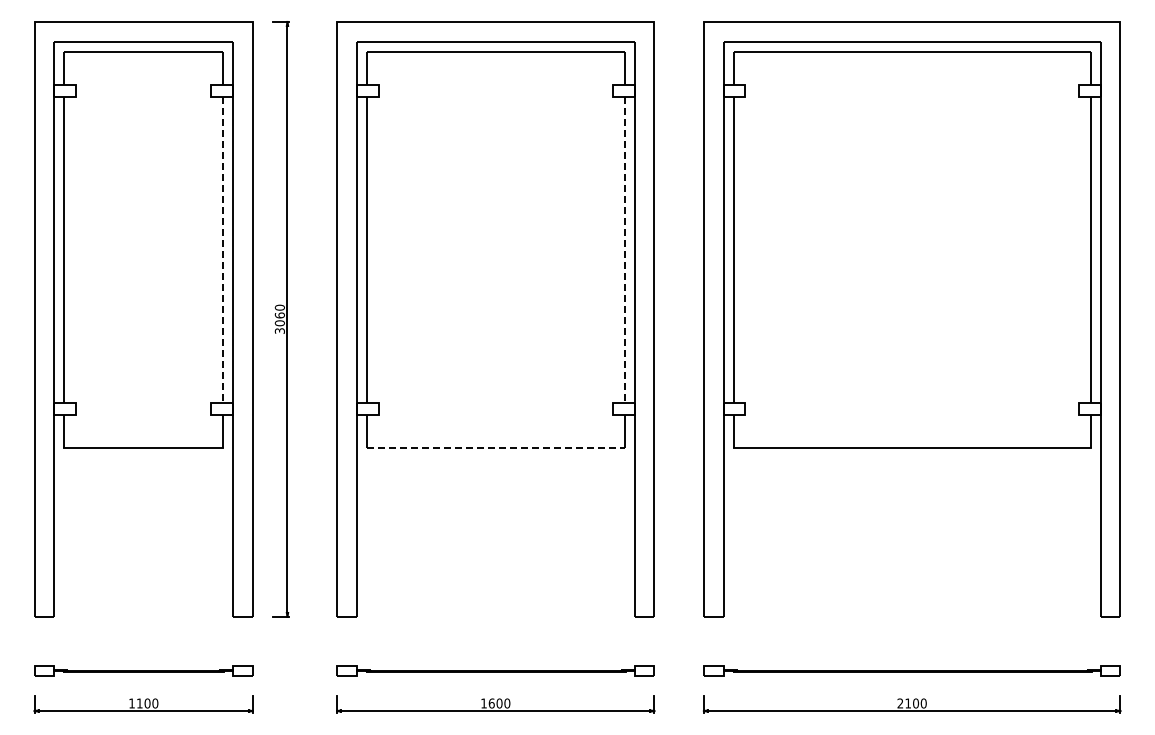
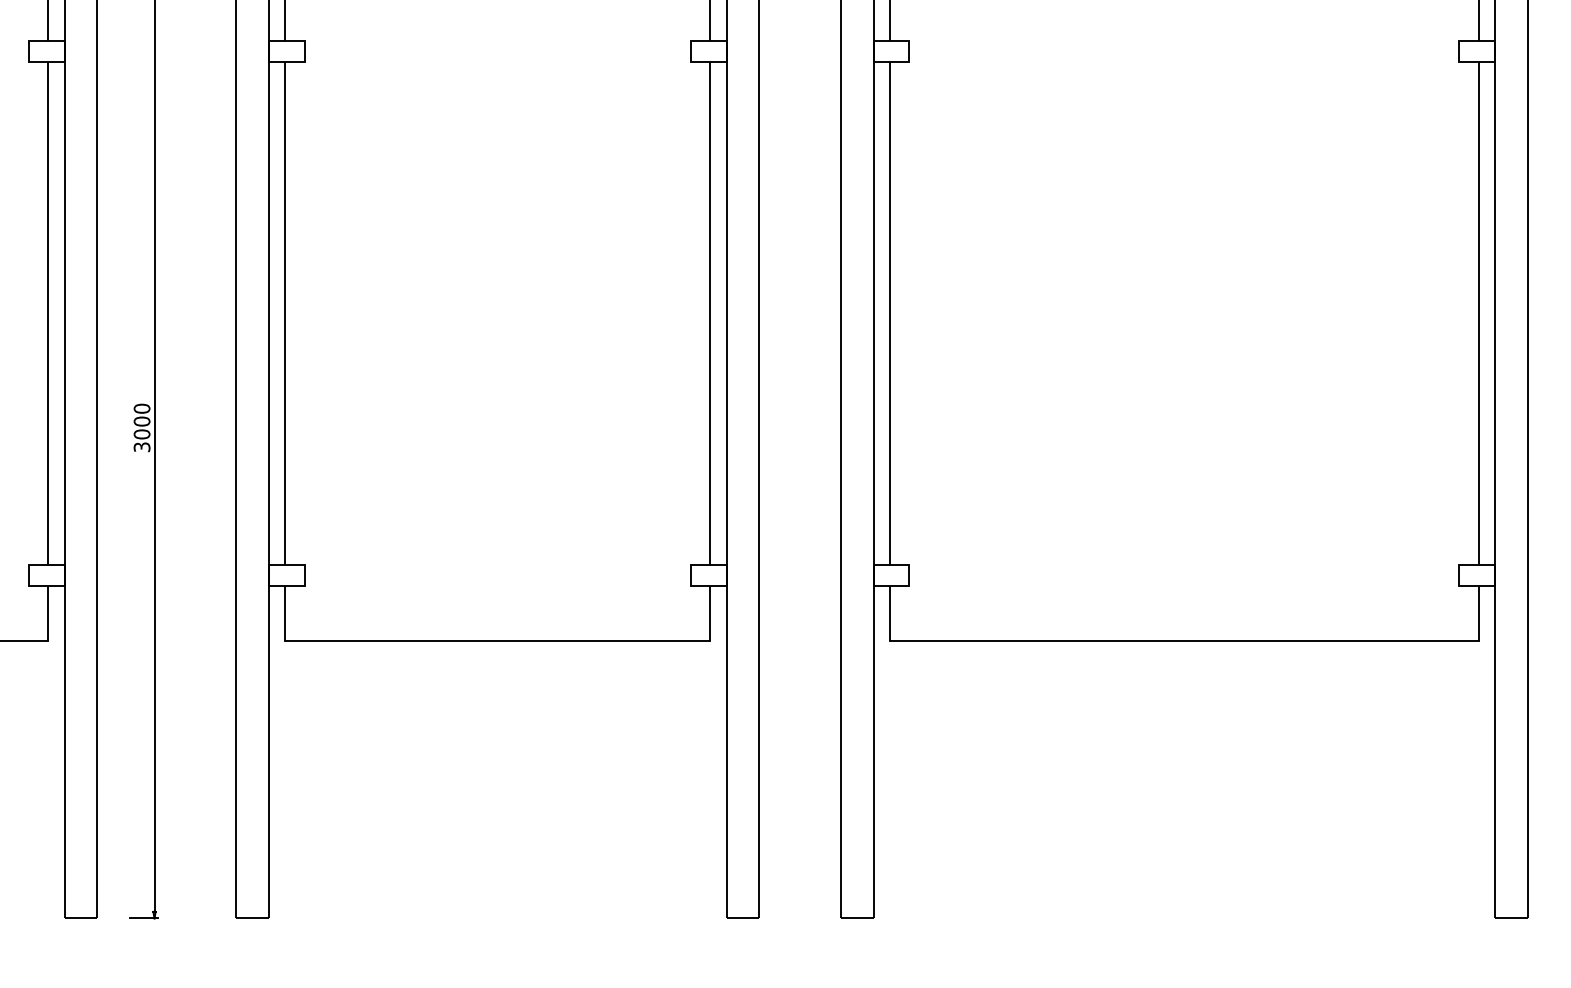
line: (223, 250) -> (49, 314), dashed -> solid
line: (624, 250) -> (710, 314), dashed -> solid
text: (279, 315) -> (141, 421), 3060 -> 3000
line: (495, 448) -> (497, 640), dashed -> solid

